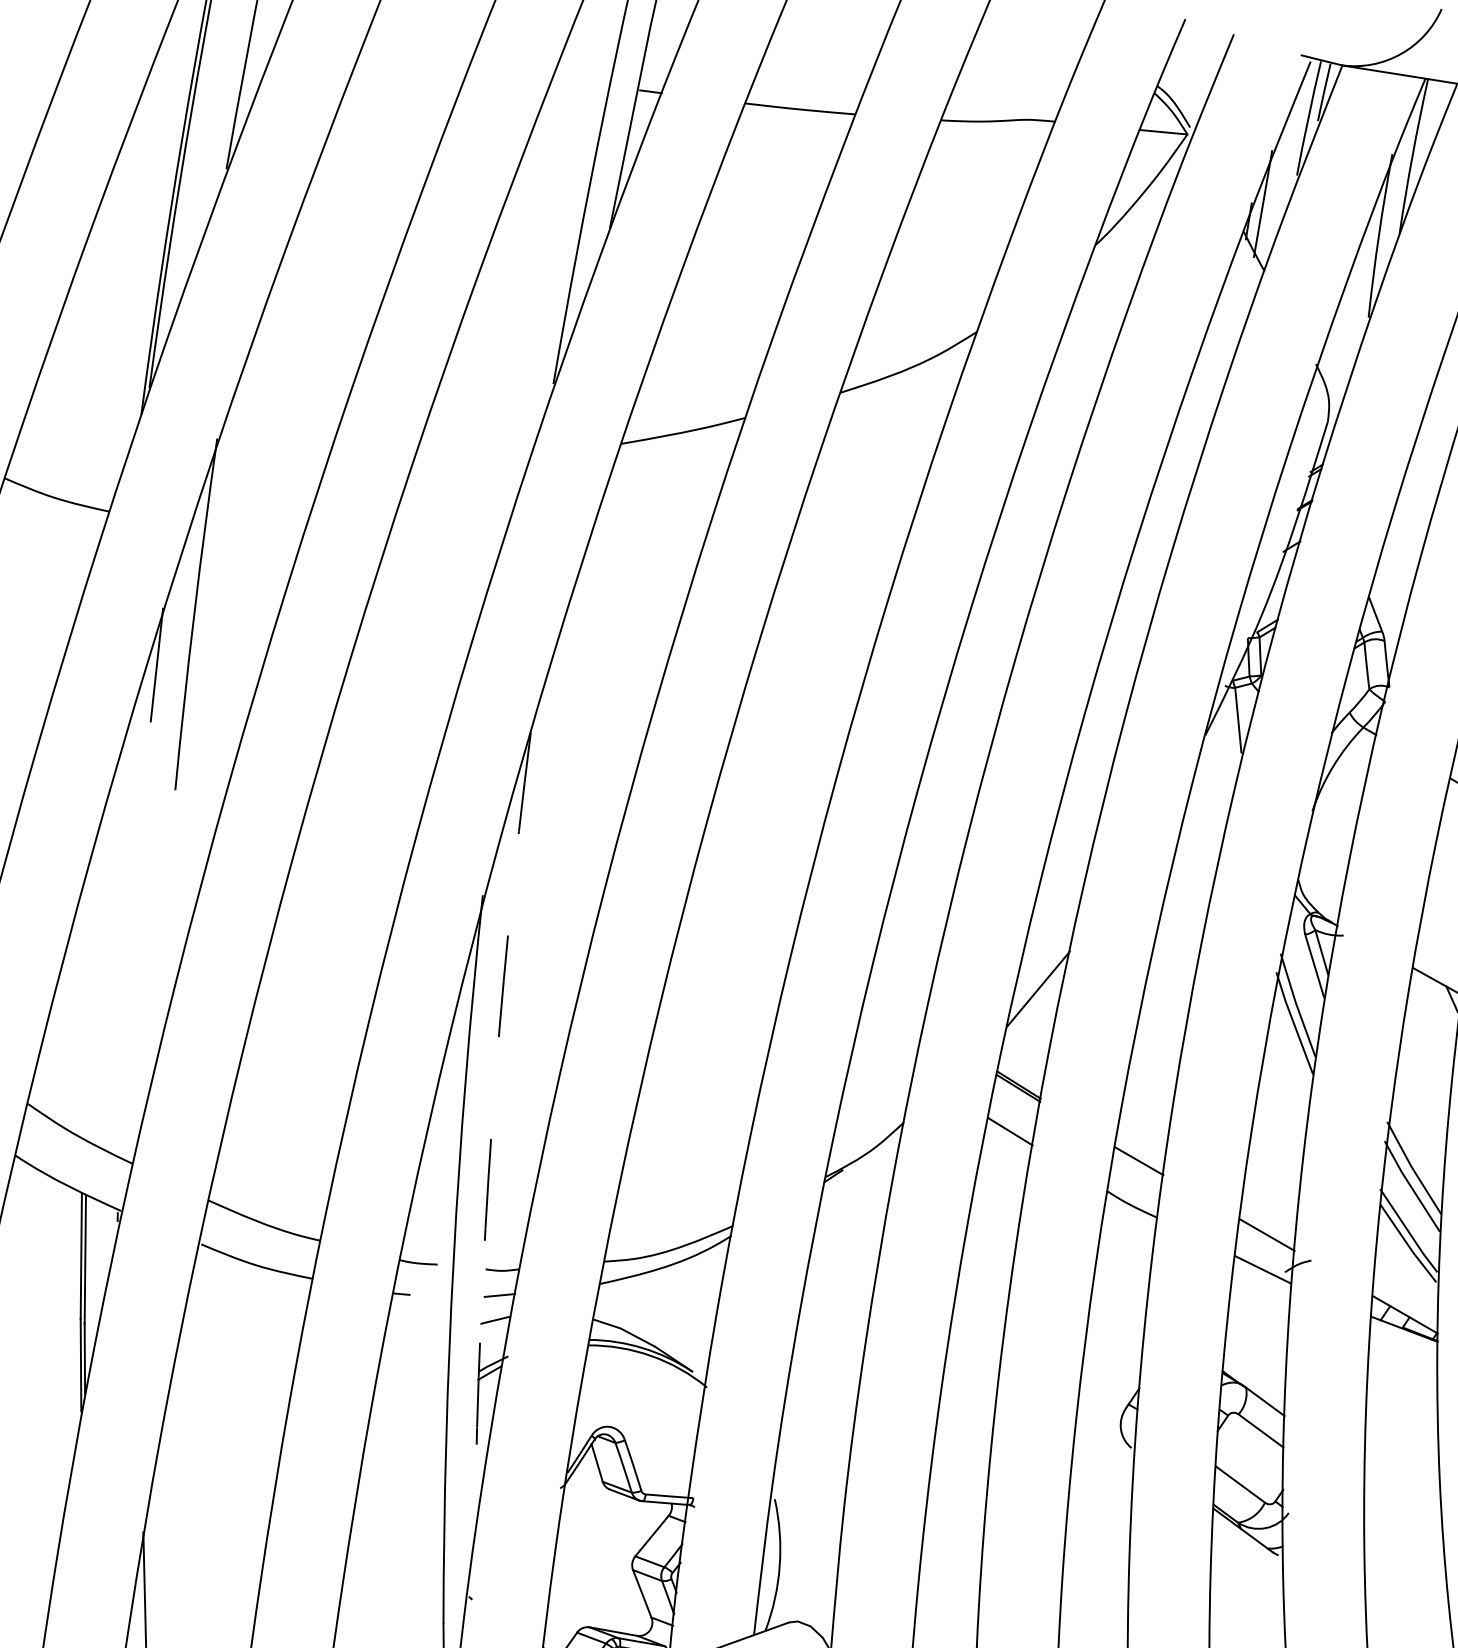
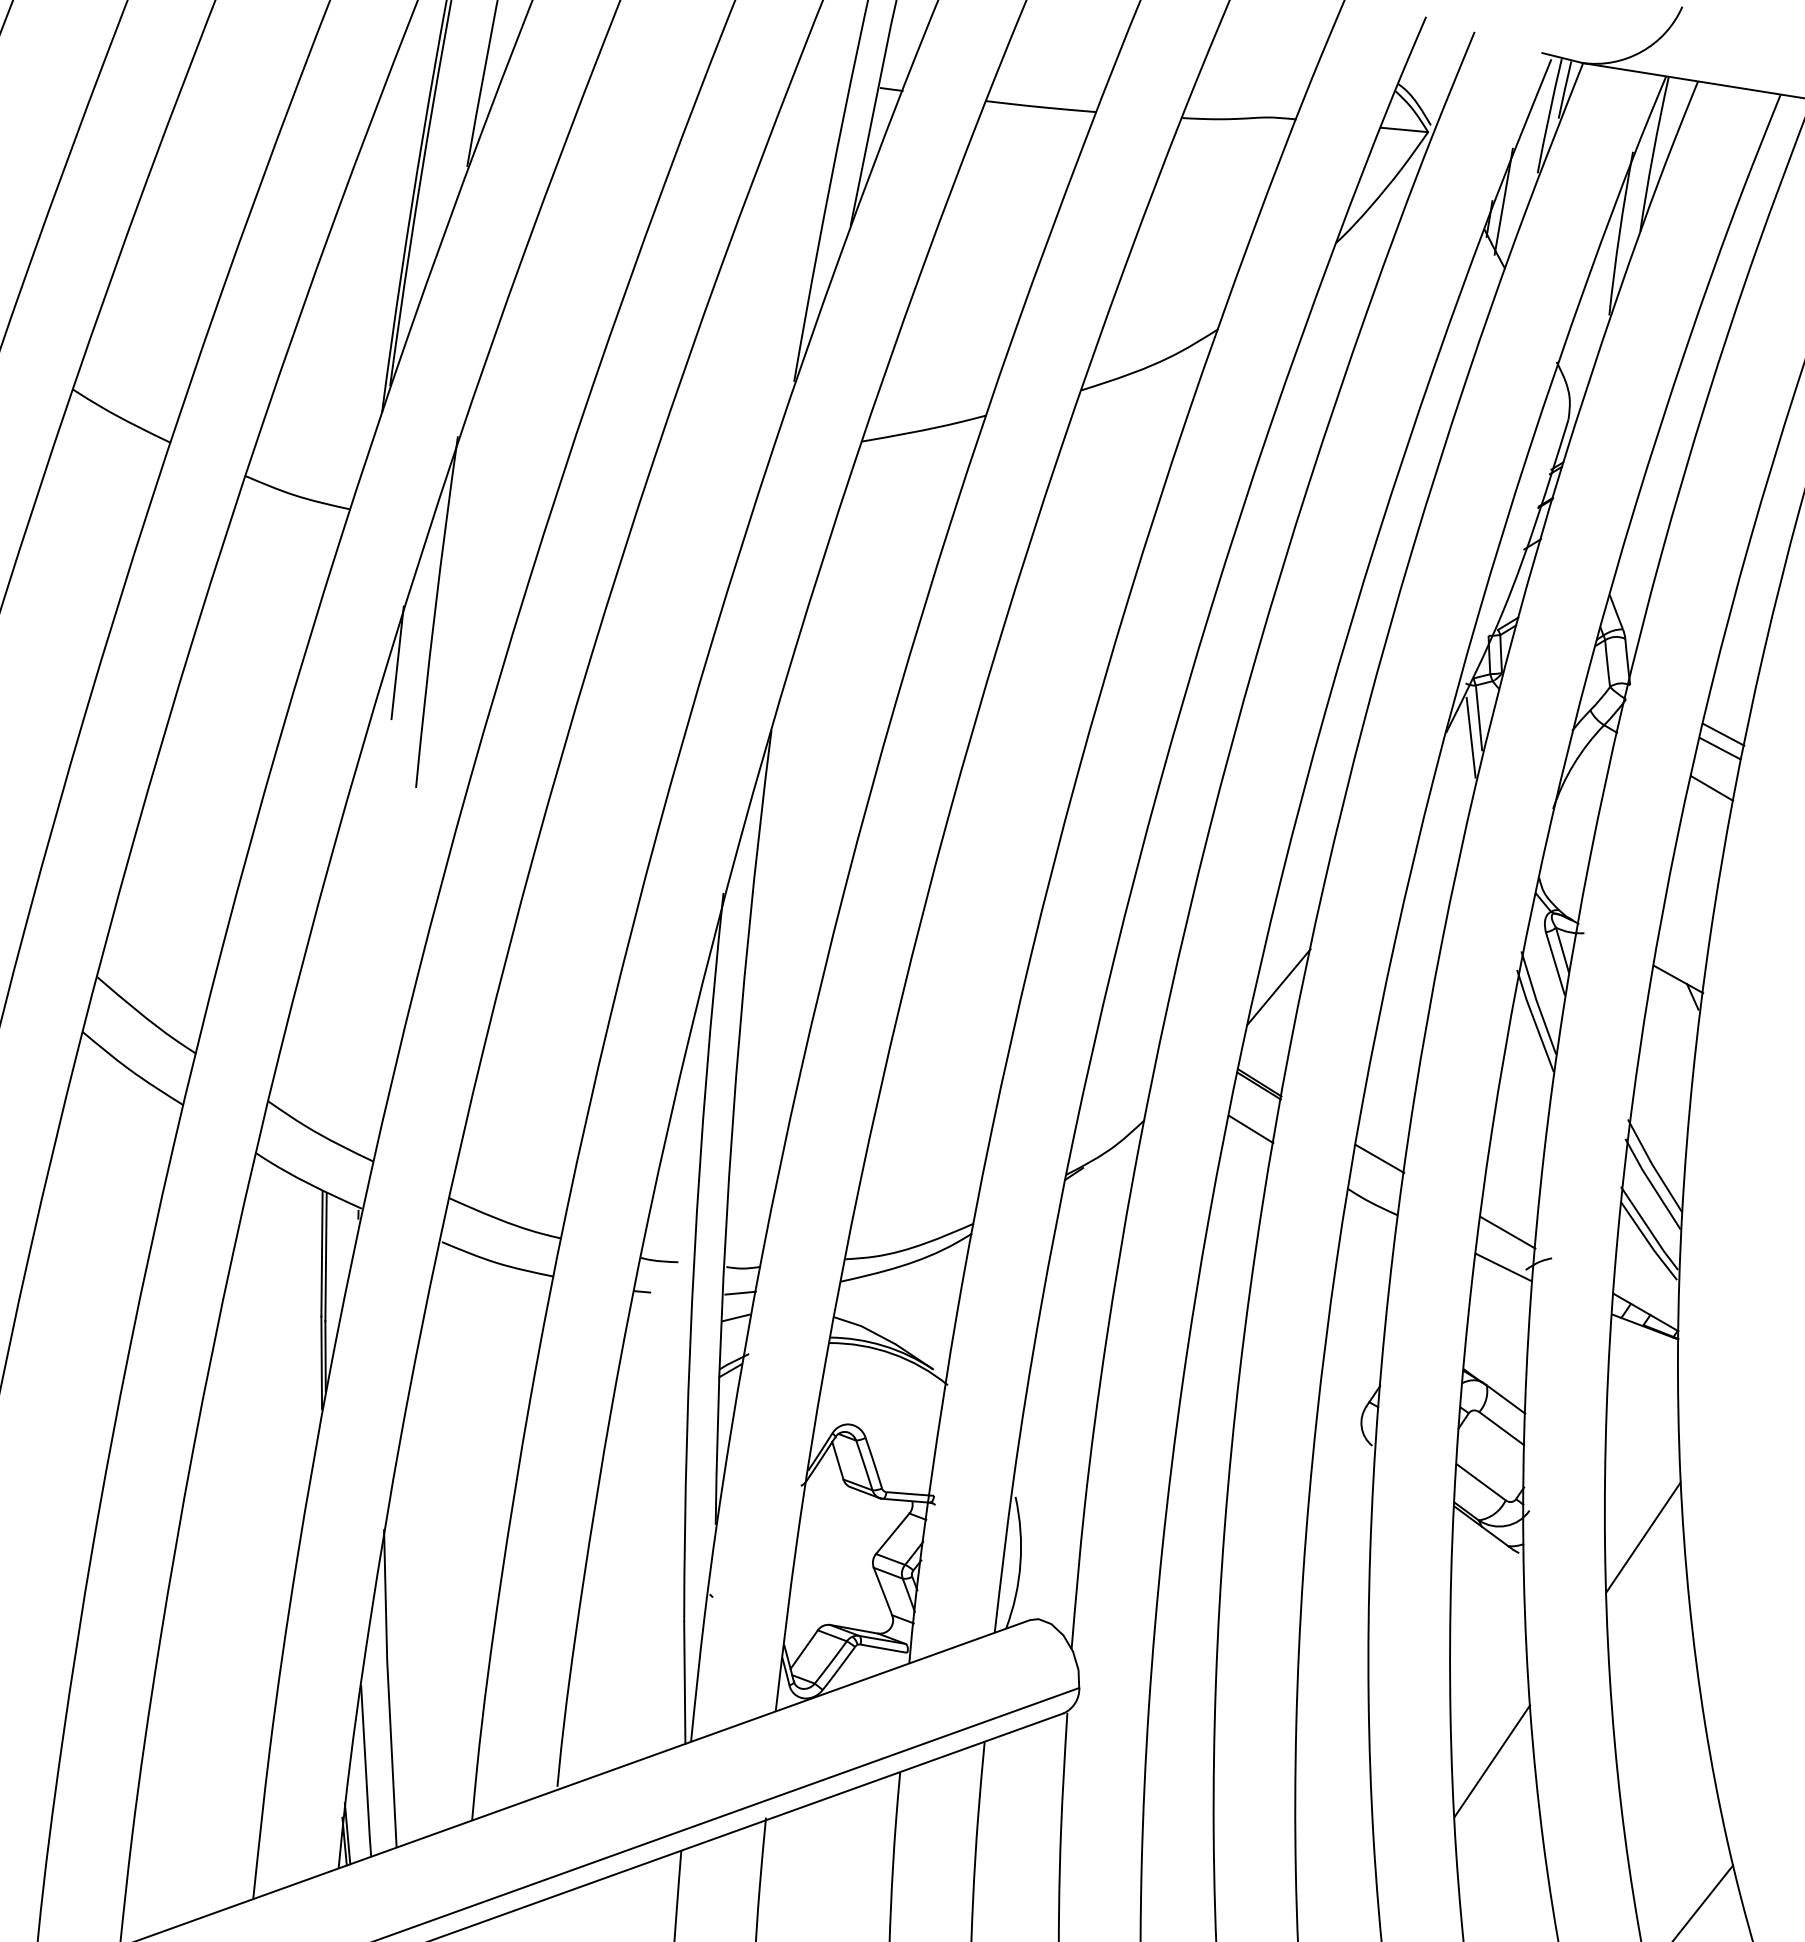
line: (1229, 739) -> (1470, 737), added
arc: (491, 1128) -> (732, 1126), dashed -> solid
line: (1402, 1538) -> (1643, 1536), added

